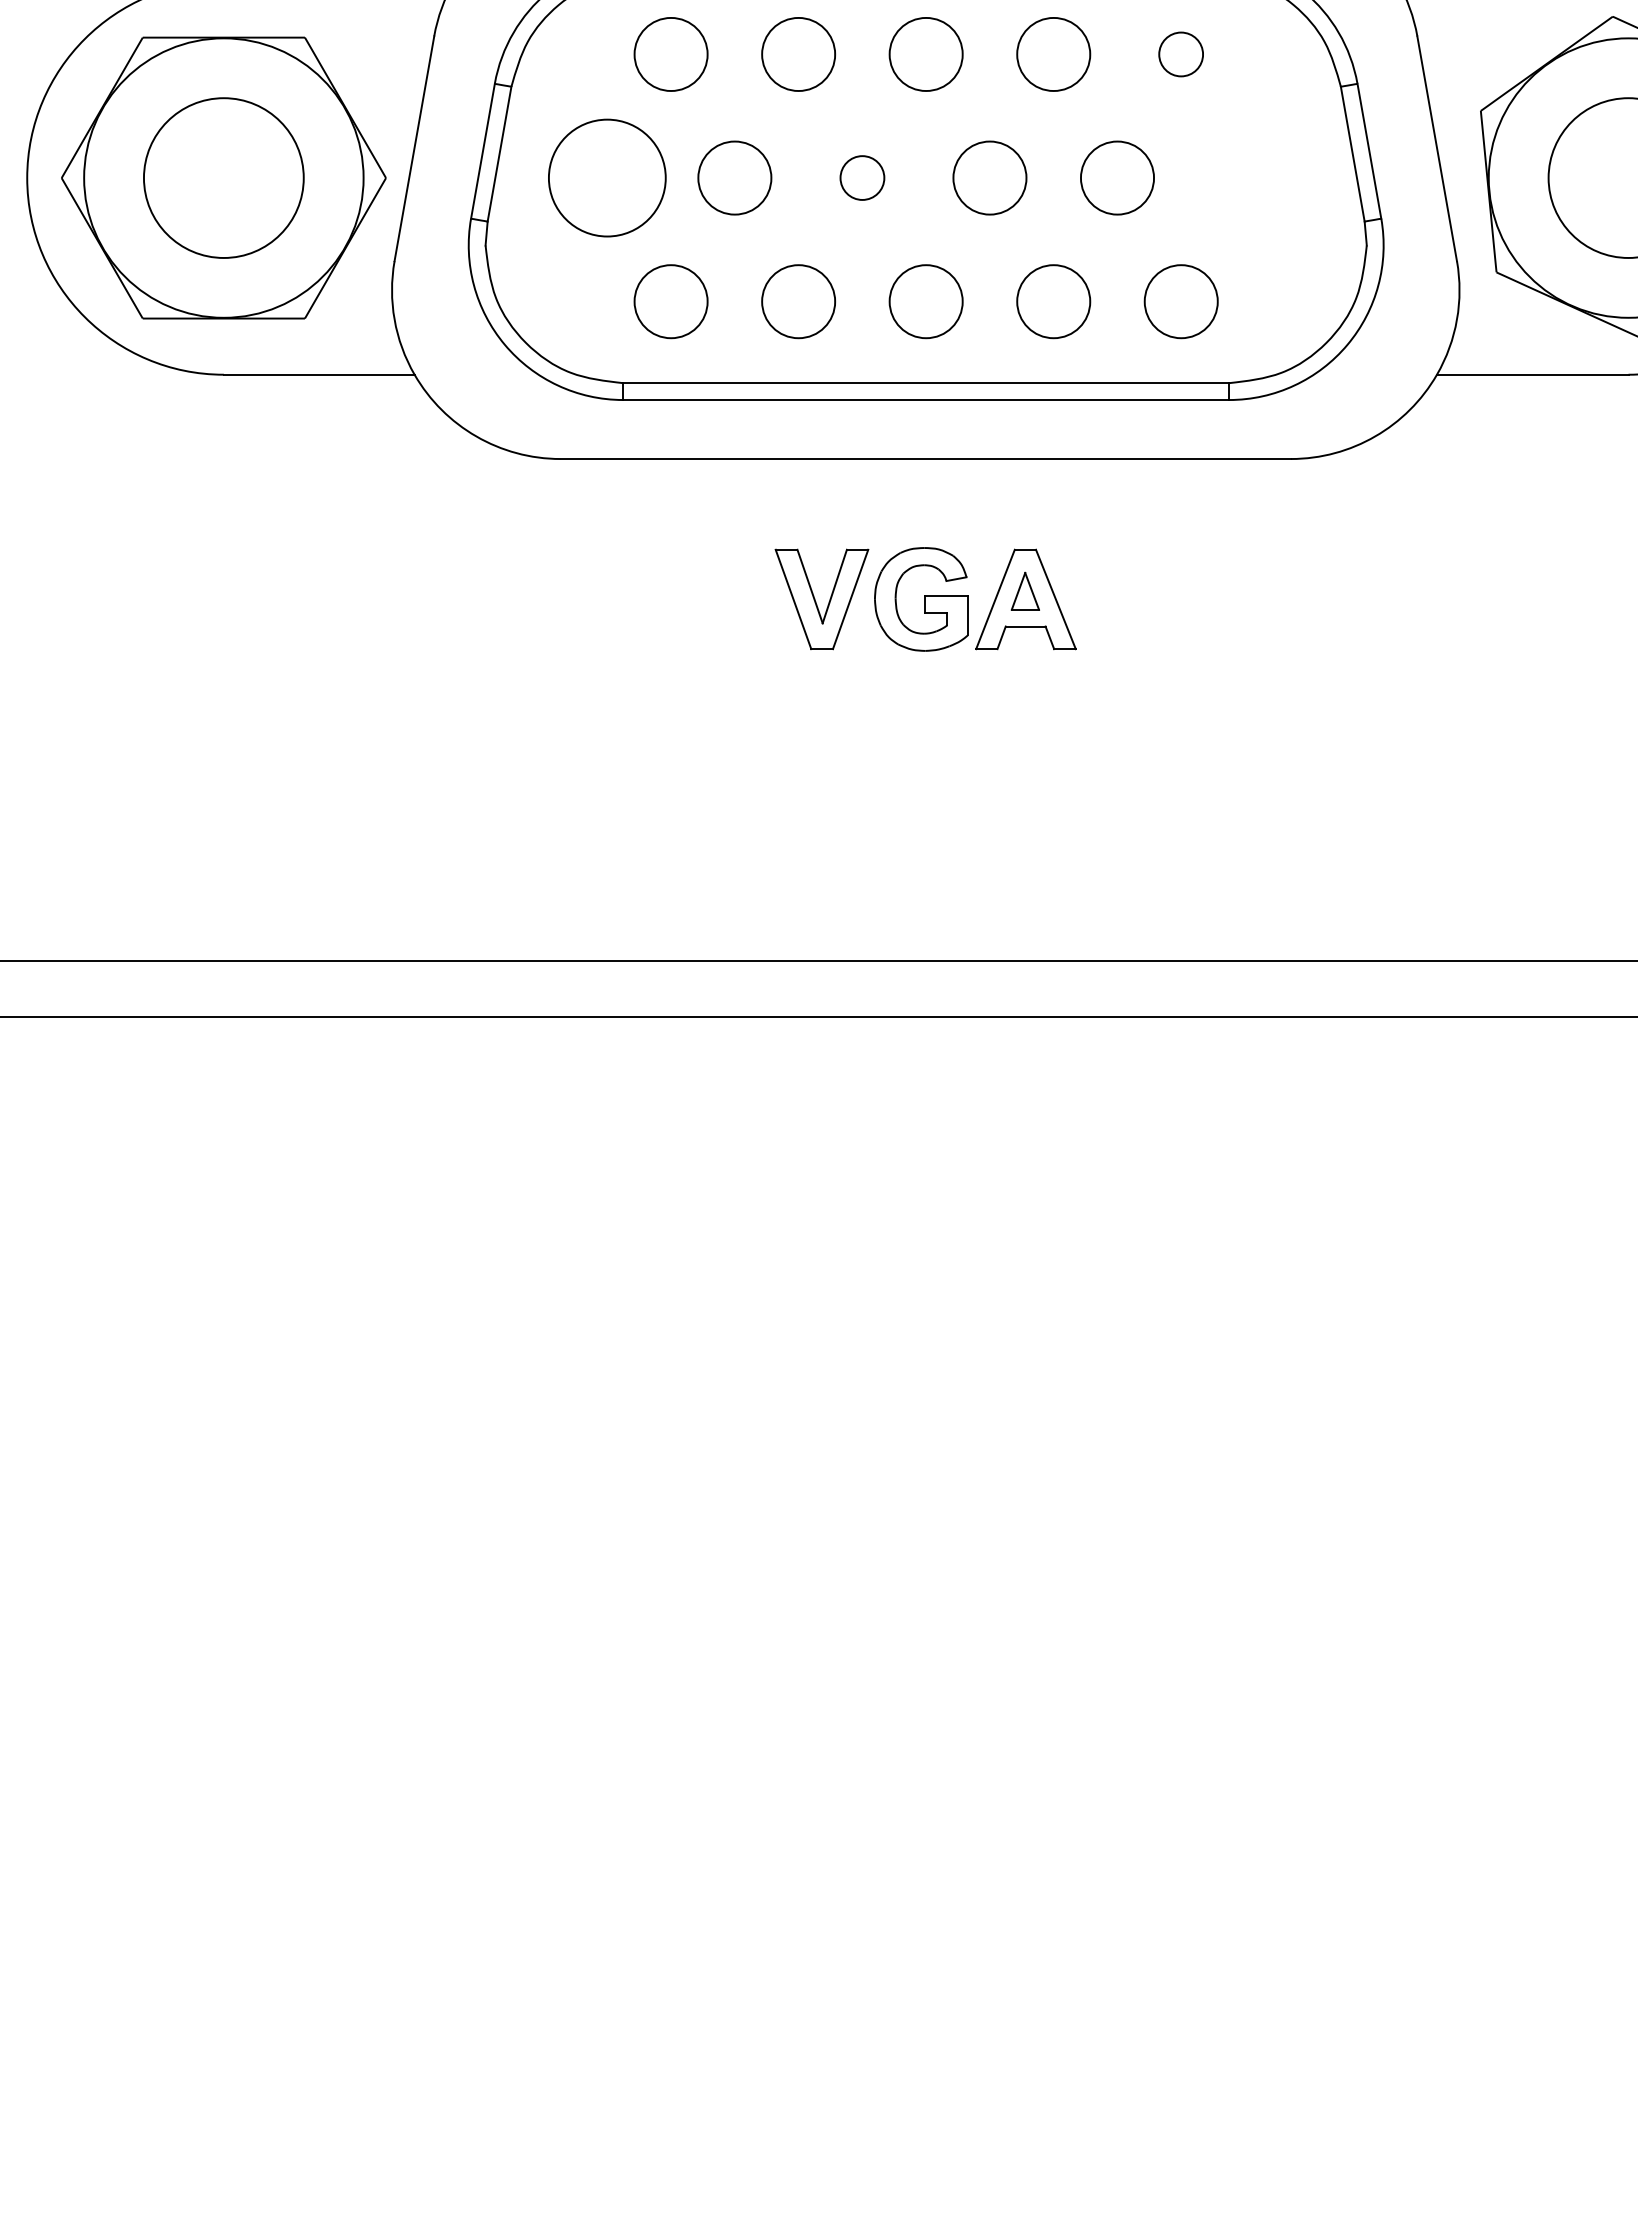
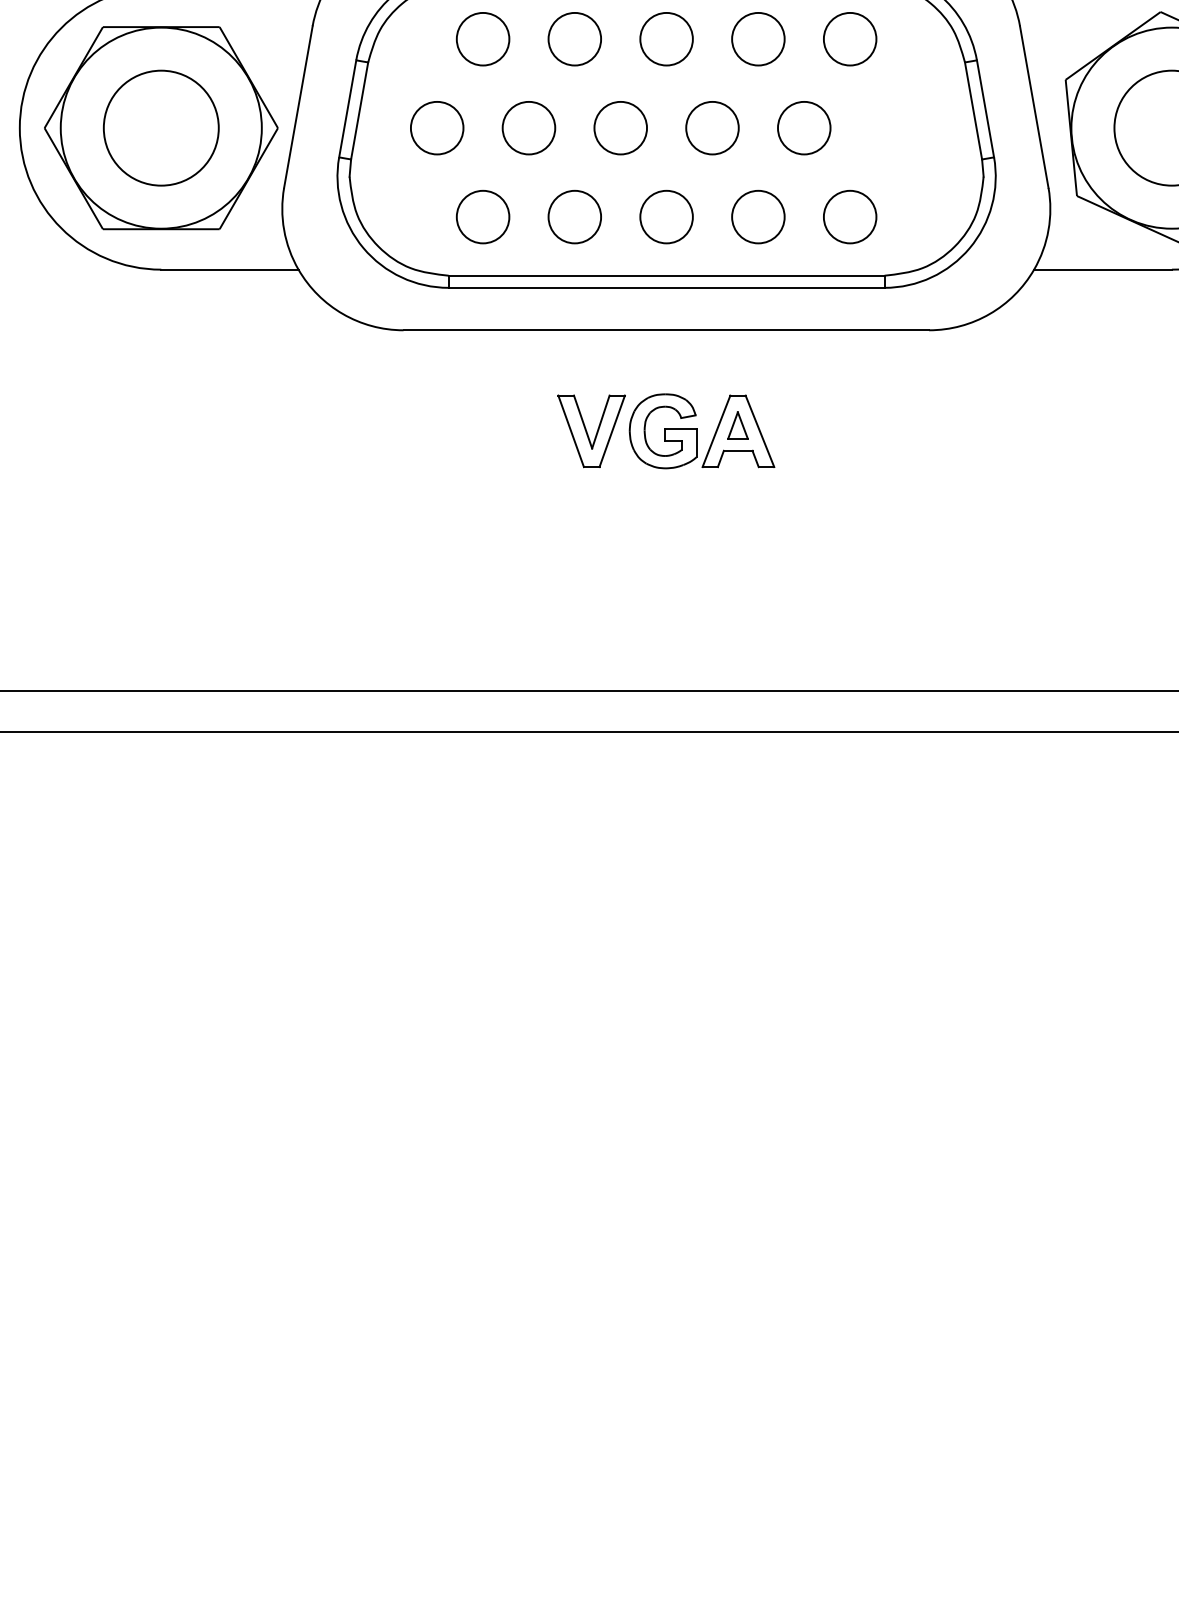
circle: (1180, 54) -> (849, 39), size x1.67
circle: (606, 177) -> (436, 127), size x0.62
circle: (862, 177) -> (620, 127), size x1.67

